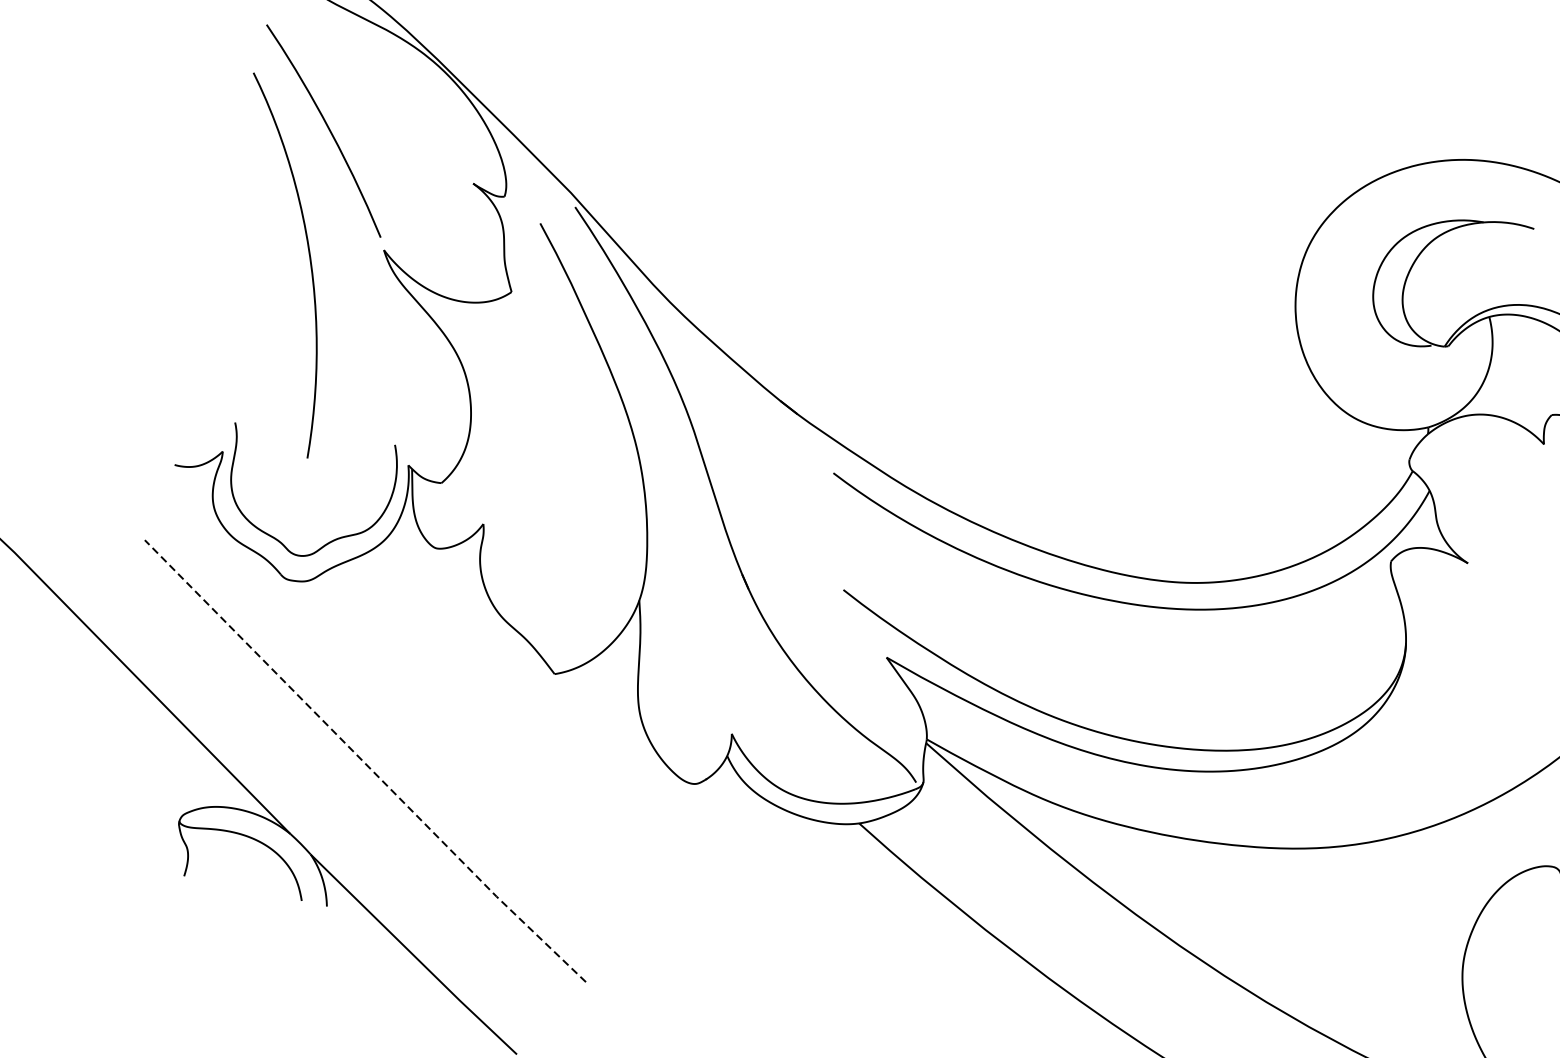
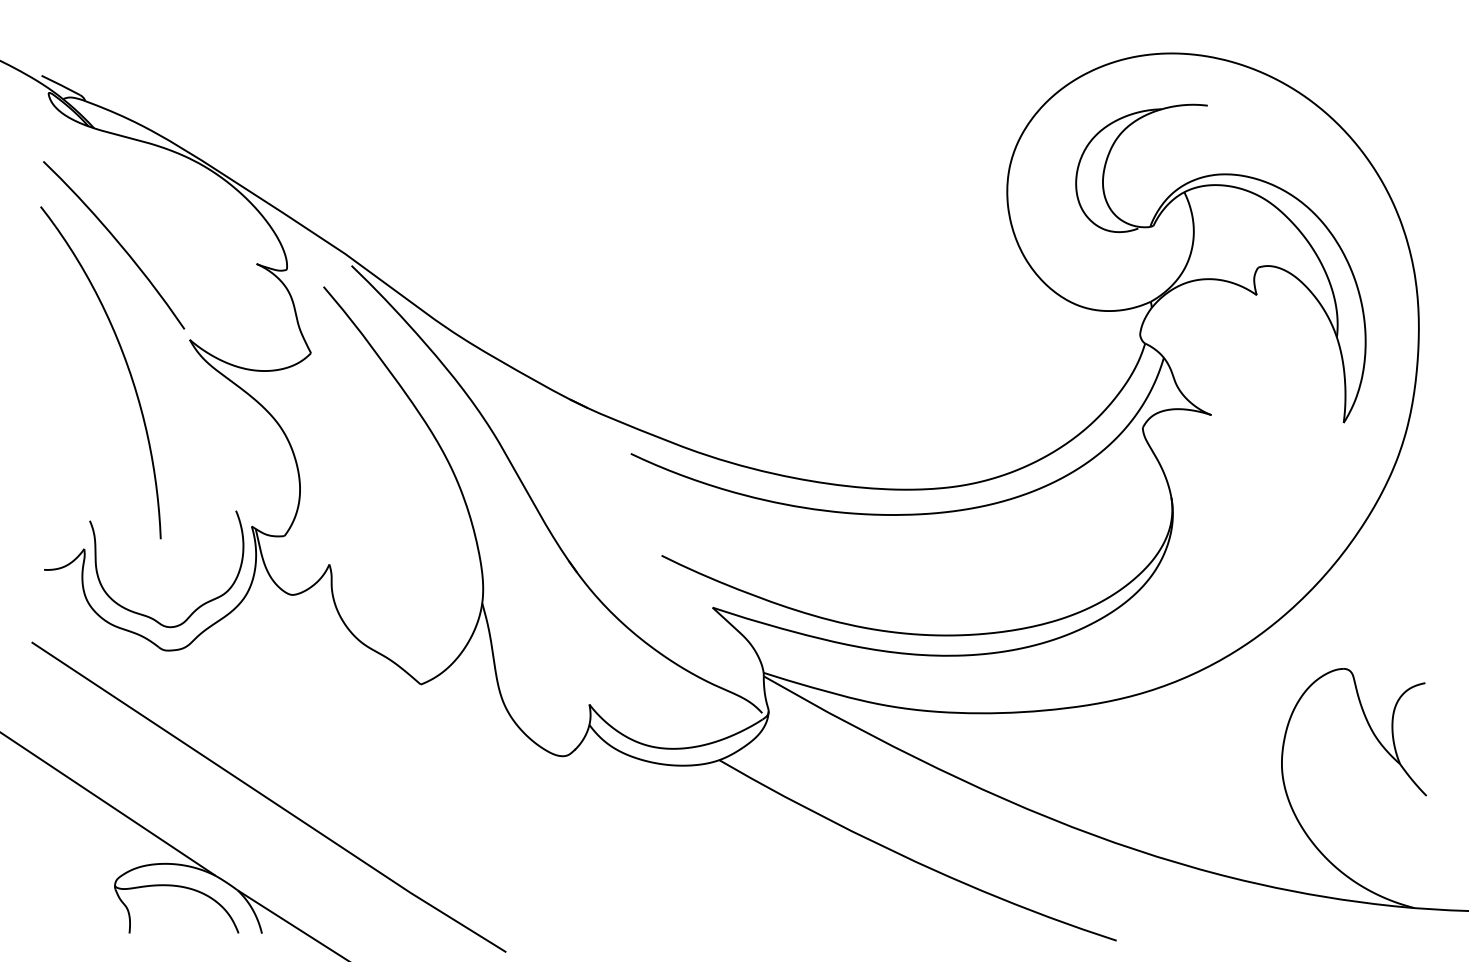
line: (364, 762) -> (268, 798), dashed -> solid

